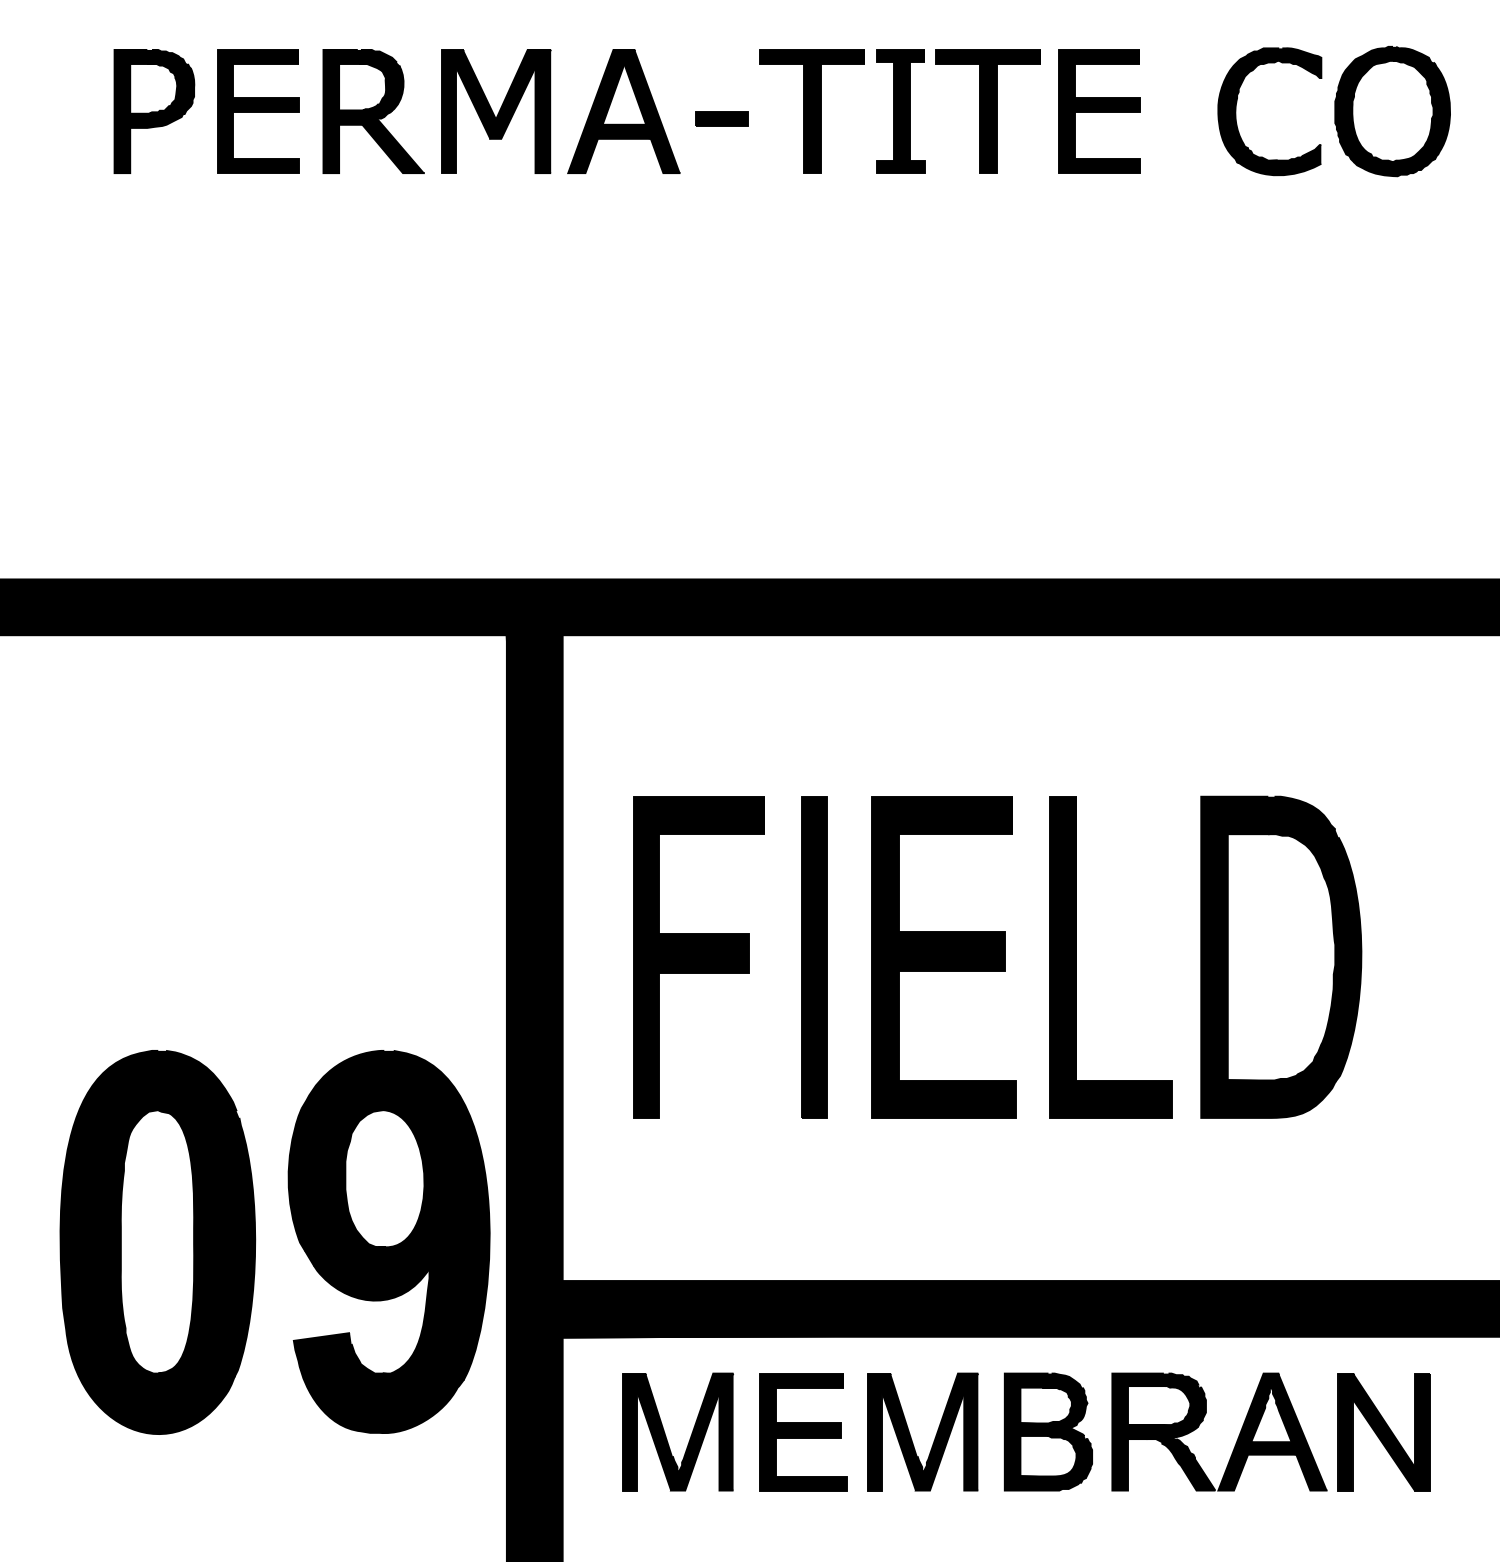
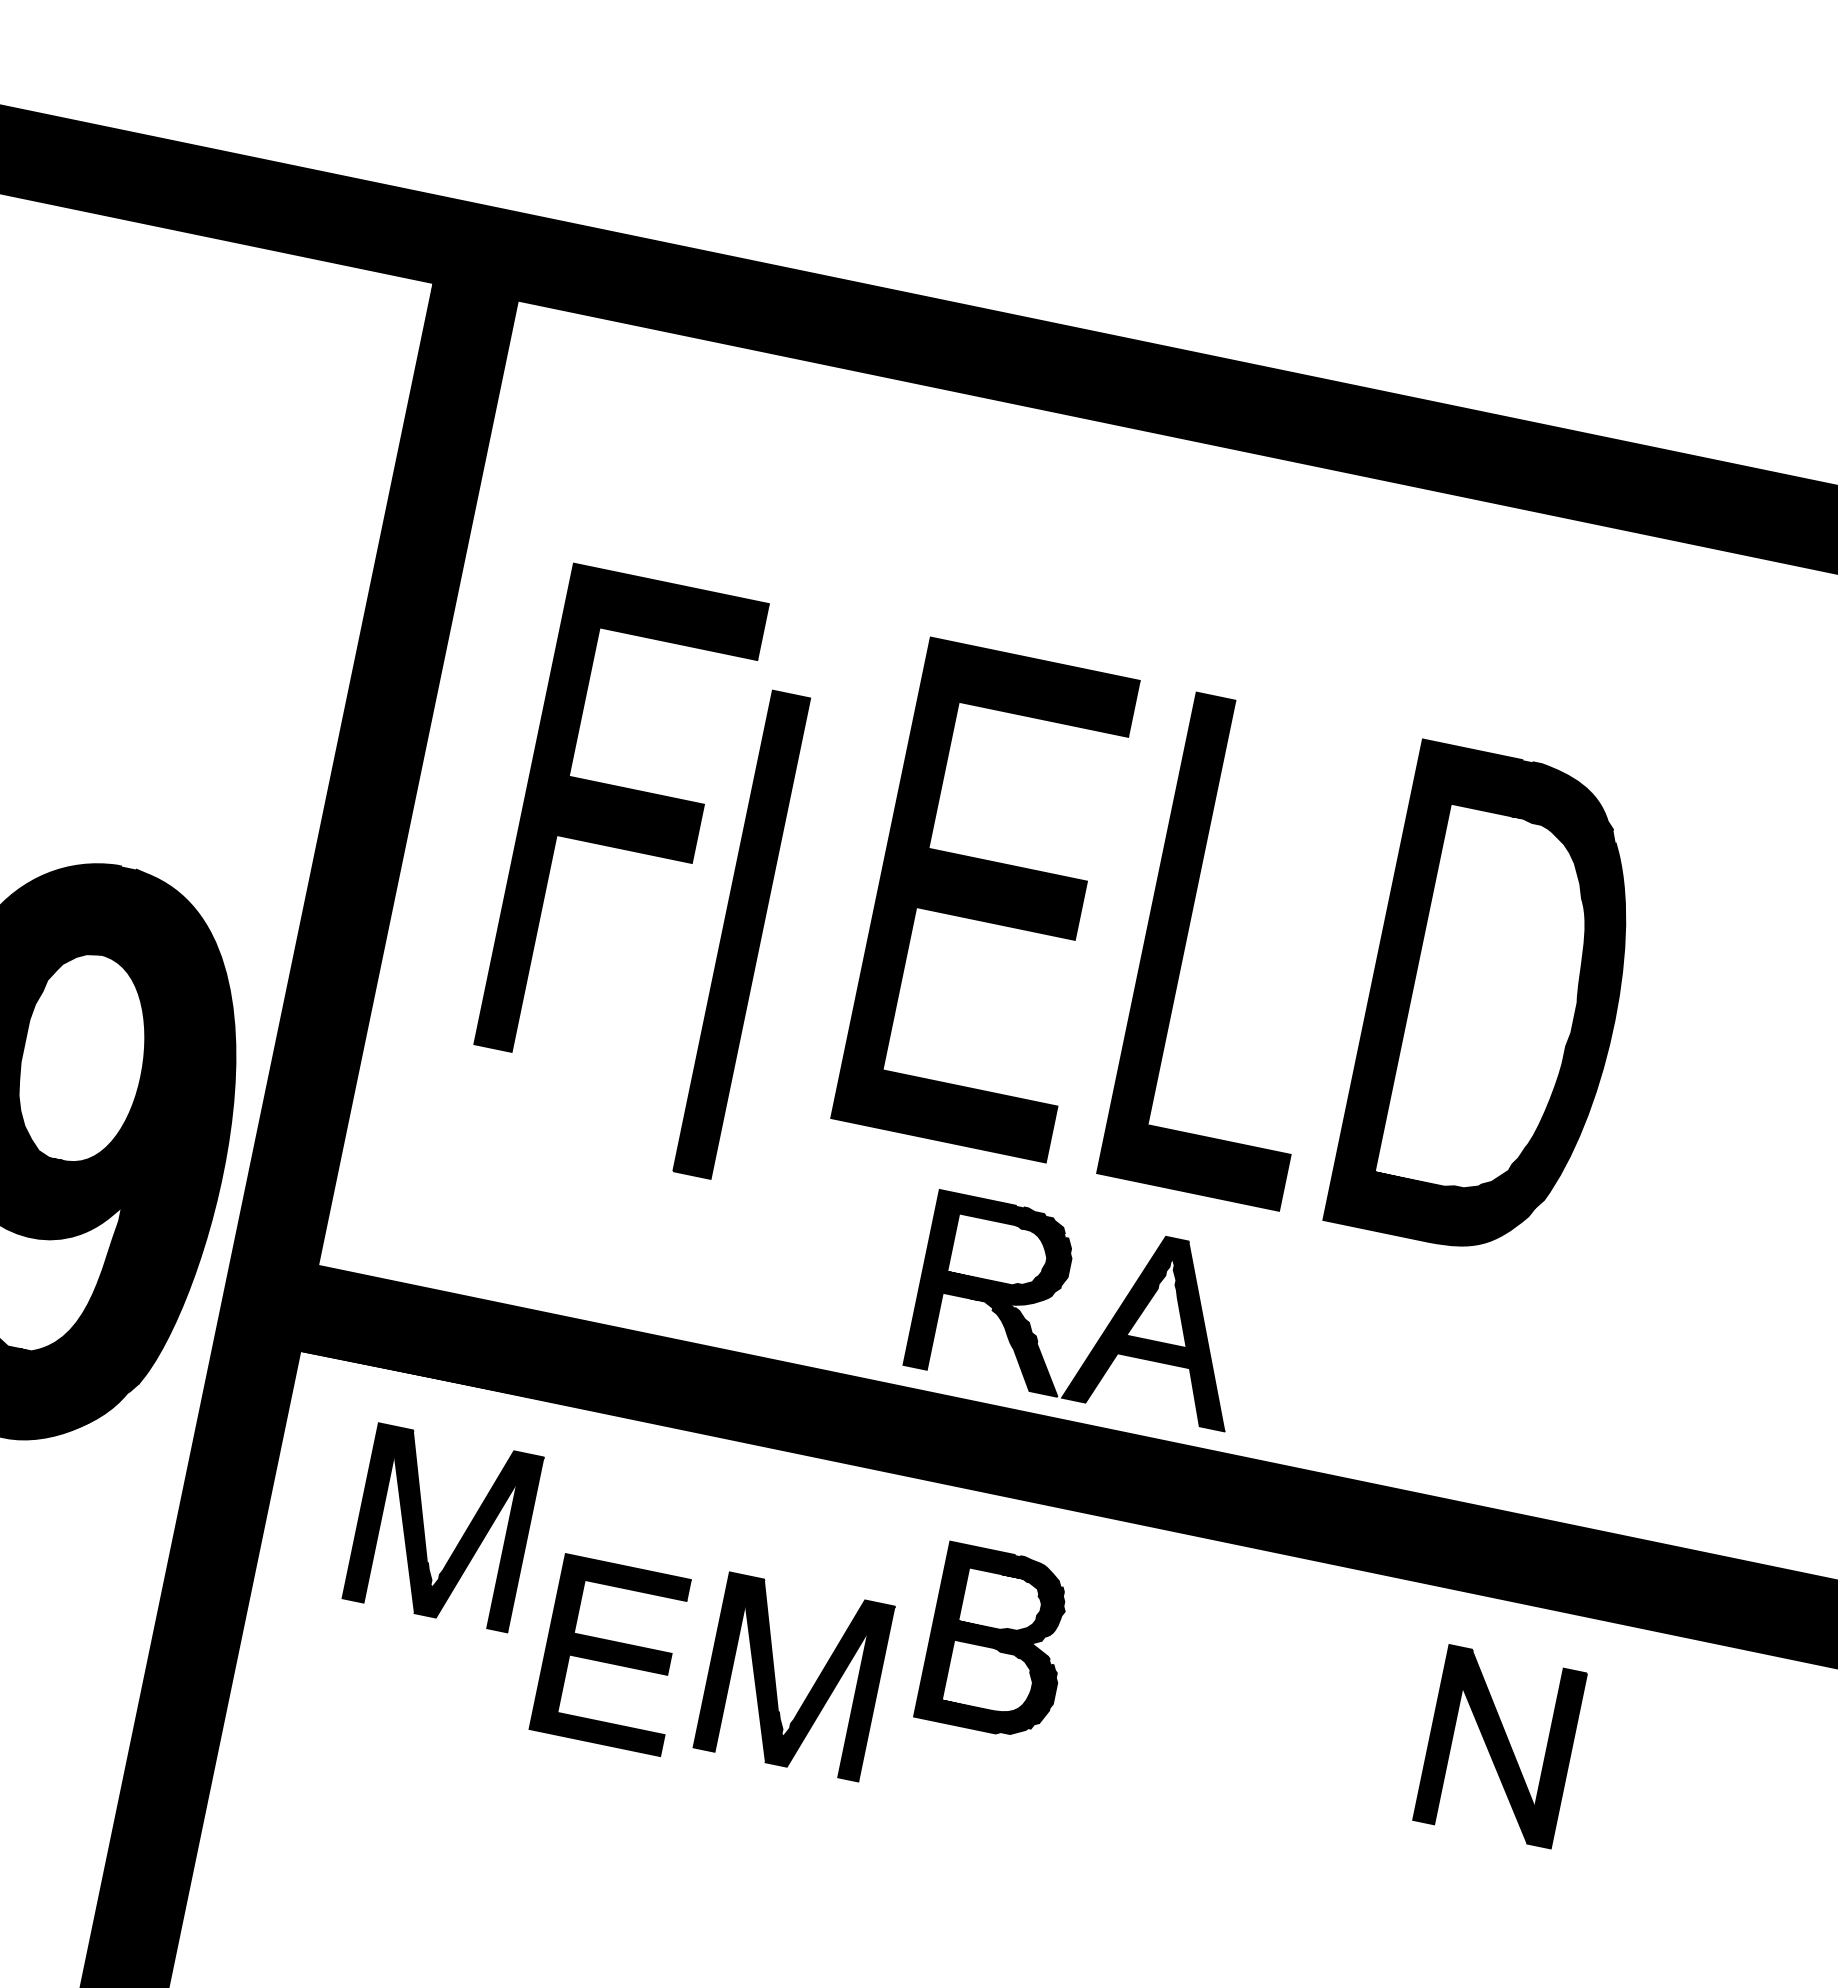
part: (814, 957) -> (741, 935), moved
part: (1203, 1421) -> (1061, 1289), moved
part: (803, 1432) -> (612, 1655), moved
part: (911, 1436) -> (775, 1680), moved

